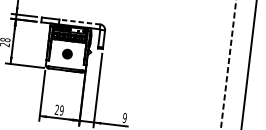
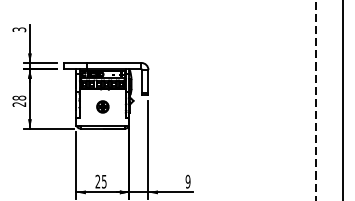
line: (79, 21) -> (113, 62), dashed -> solid
text: (61, 110) -> (103, 181), 29 -> 25

